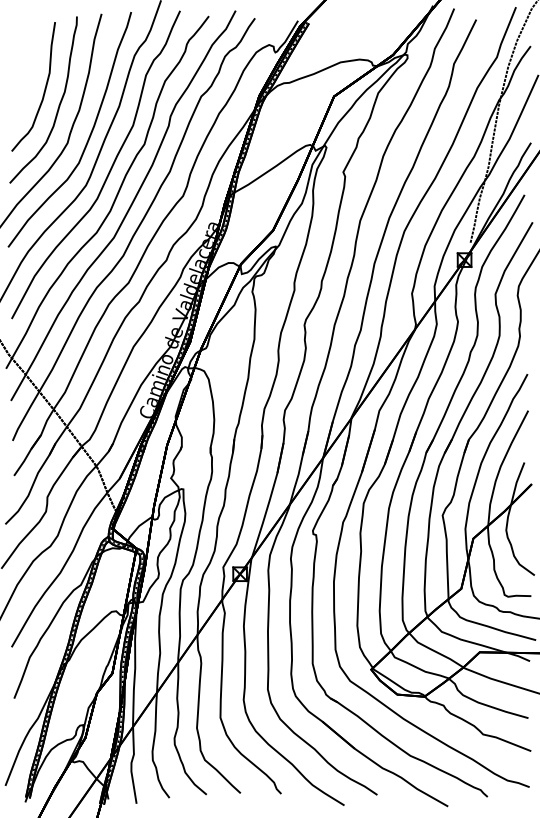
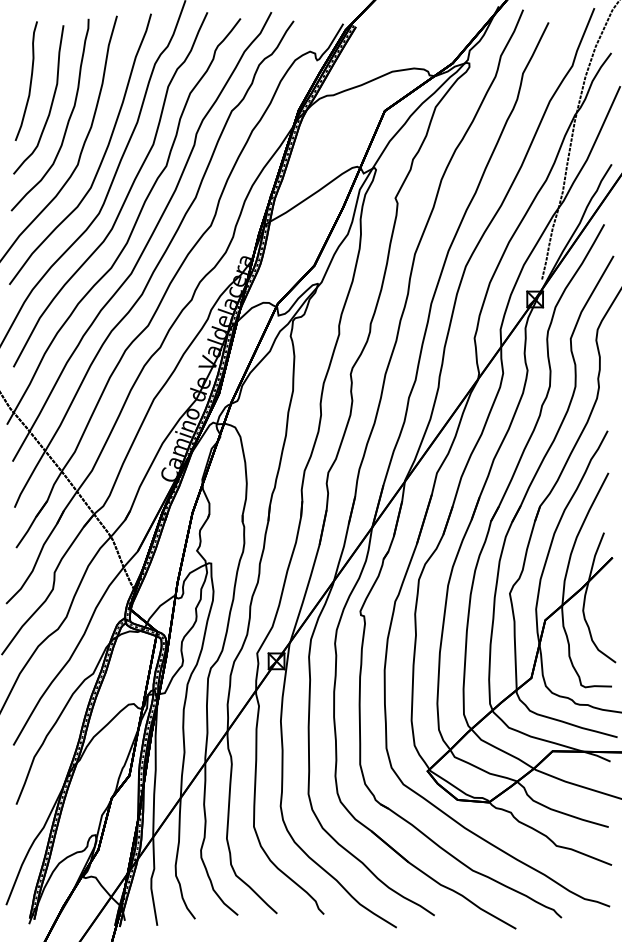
curve: (26, 70) -> (30, 80), added

